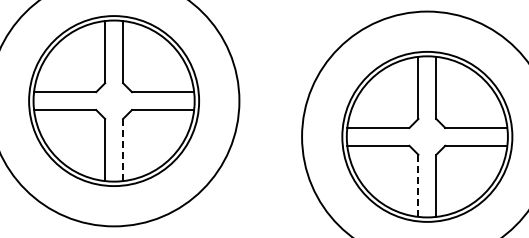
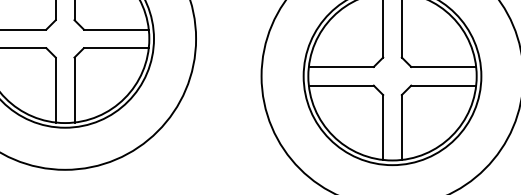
line: (123, 150) -> (74, 90), dashed -> solid
line: (418, 185) -> (383, 127), dashed -> solid

